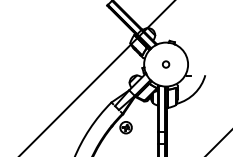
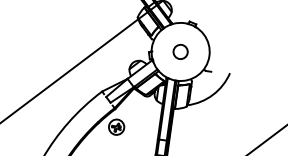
circle: (165, 64) -> (179, 51), size x1.67

